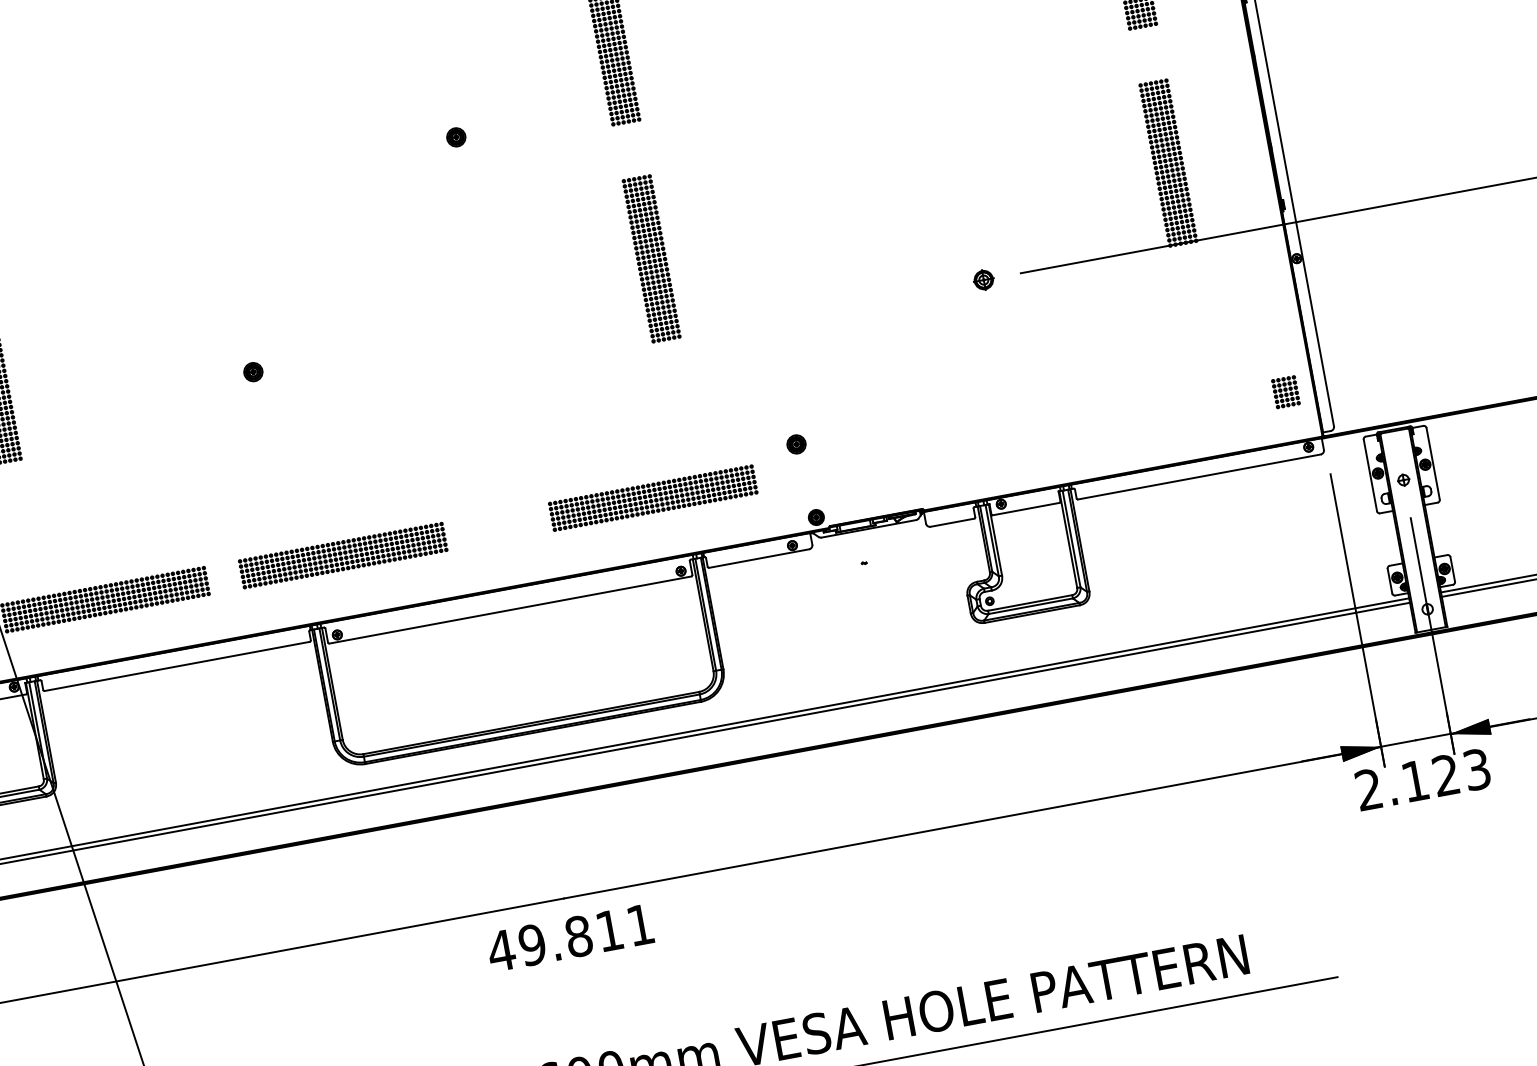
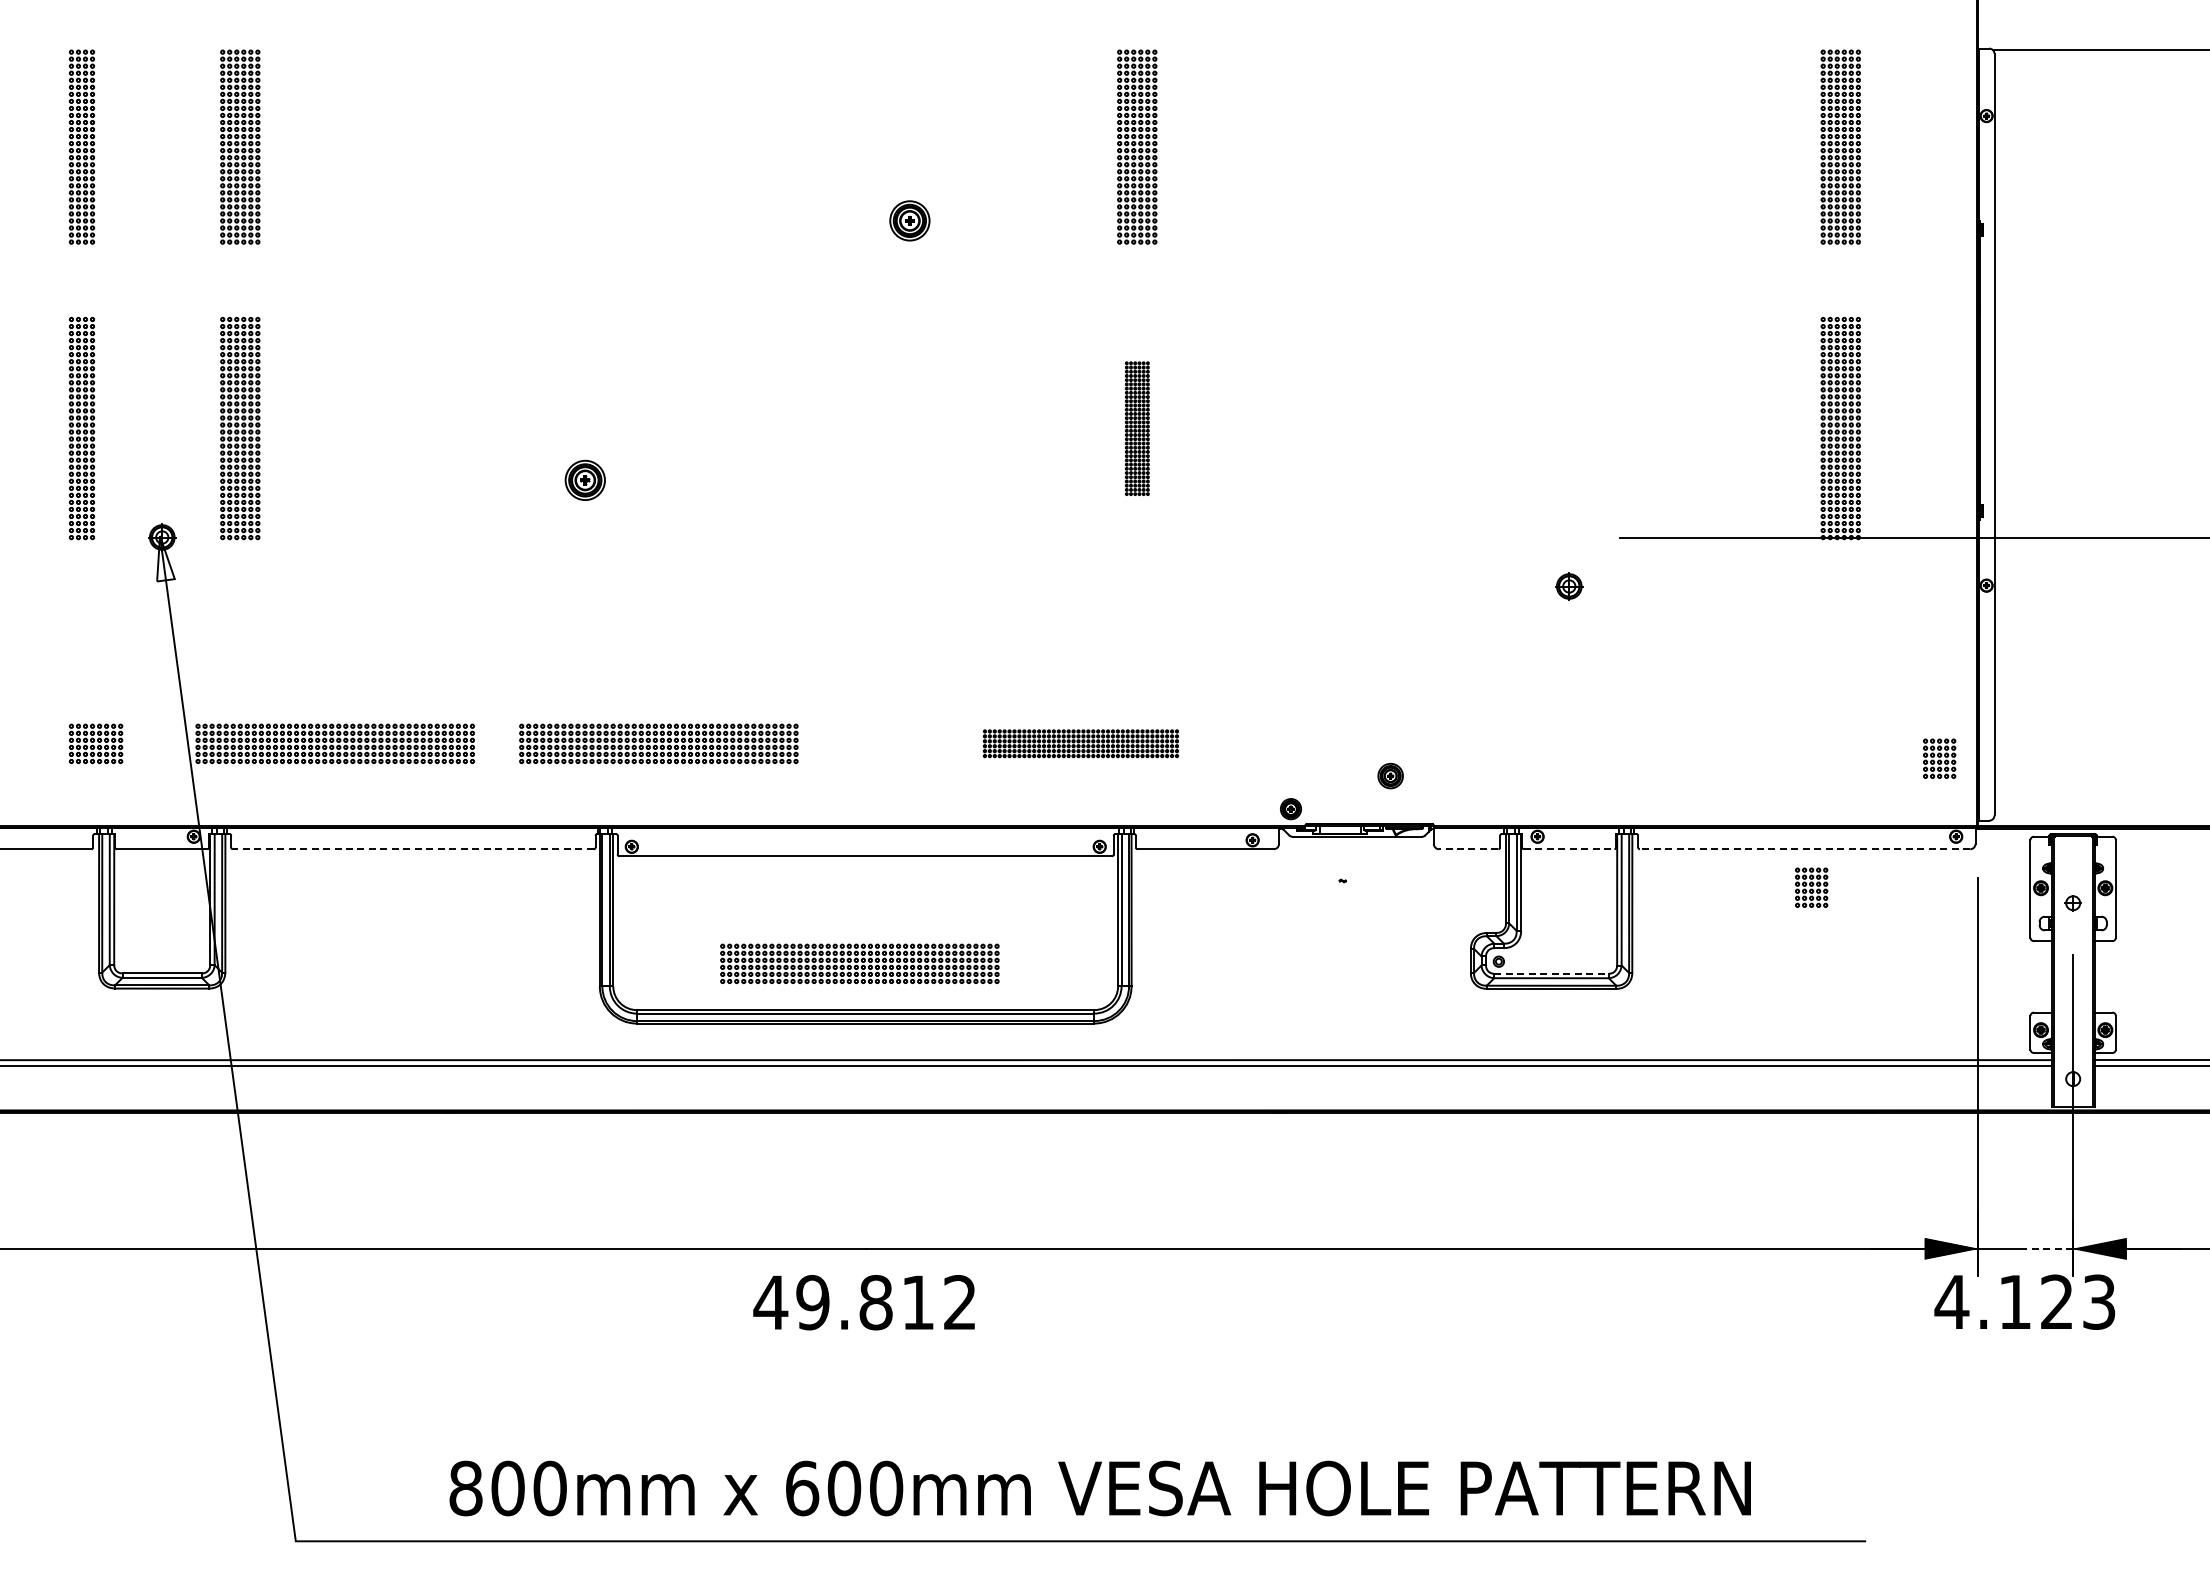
part: (456, 137) -> (909, 220), size x1.6
part: (651, 258) -> (1137, 428), size x0.6
part: (983, 280) -> (1569, 586), moved
part: (253, 372) -> (585, 480), size x1.6
part: (796, 444) -> (1390, 775), moved
line: (1199, 477) -> (1804, 849), solid -> dashed
part: (652, 497) -> (1080, 743), size x0.7
part: (1209, 504) -> (1811, 887), added
line: (1026, 509) -> (1569, 849), solid -> dashed
line: (952, 522) -> (1468, 849), solid -> dashed
line: (1030, 602) -> (1552, 973), solid -> dashed
line: (176, 666) -> (412, 849), solid -> dashed
part: (520, 689) -> (859, 963), added
line: (1433, 736) -> (2049, 1248), solid -> dashed
text: (1368, 789) -> (1951, 1301), 2.123 -> 4.123
text: (640, 925) -> (959, 1302), 49.811 -> 49.812

